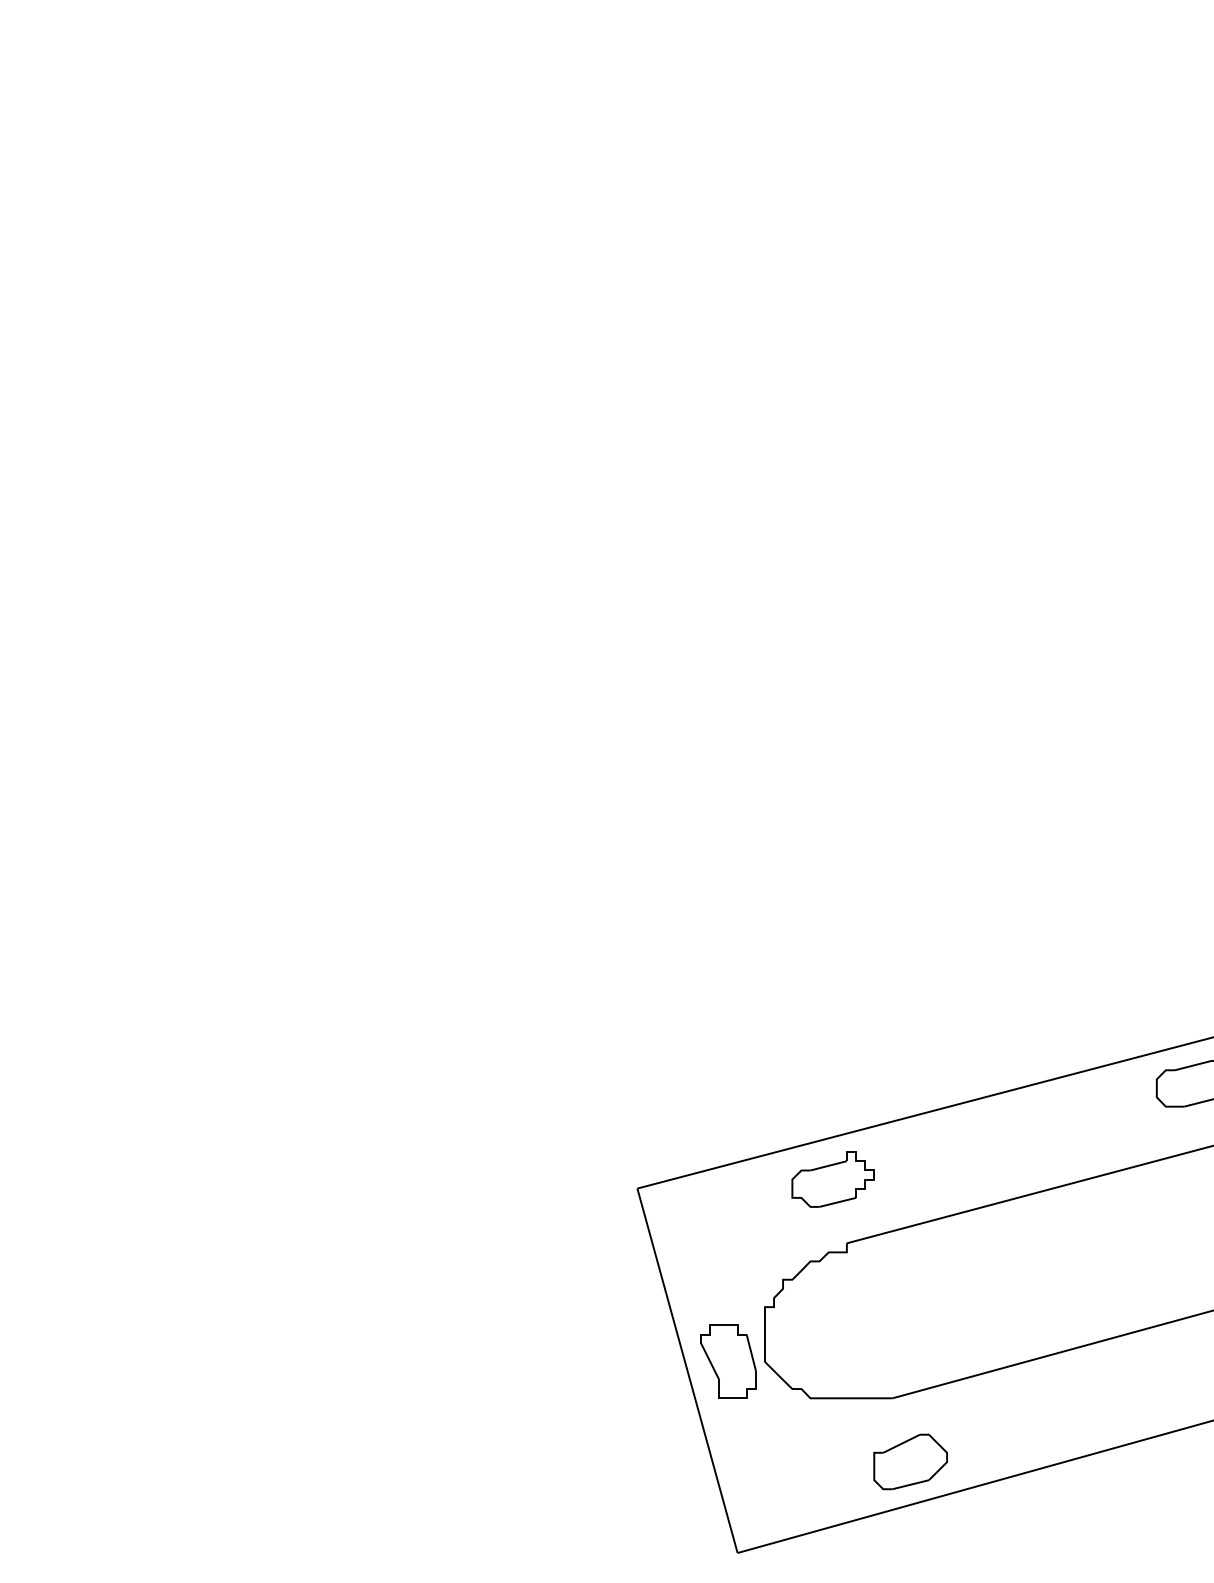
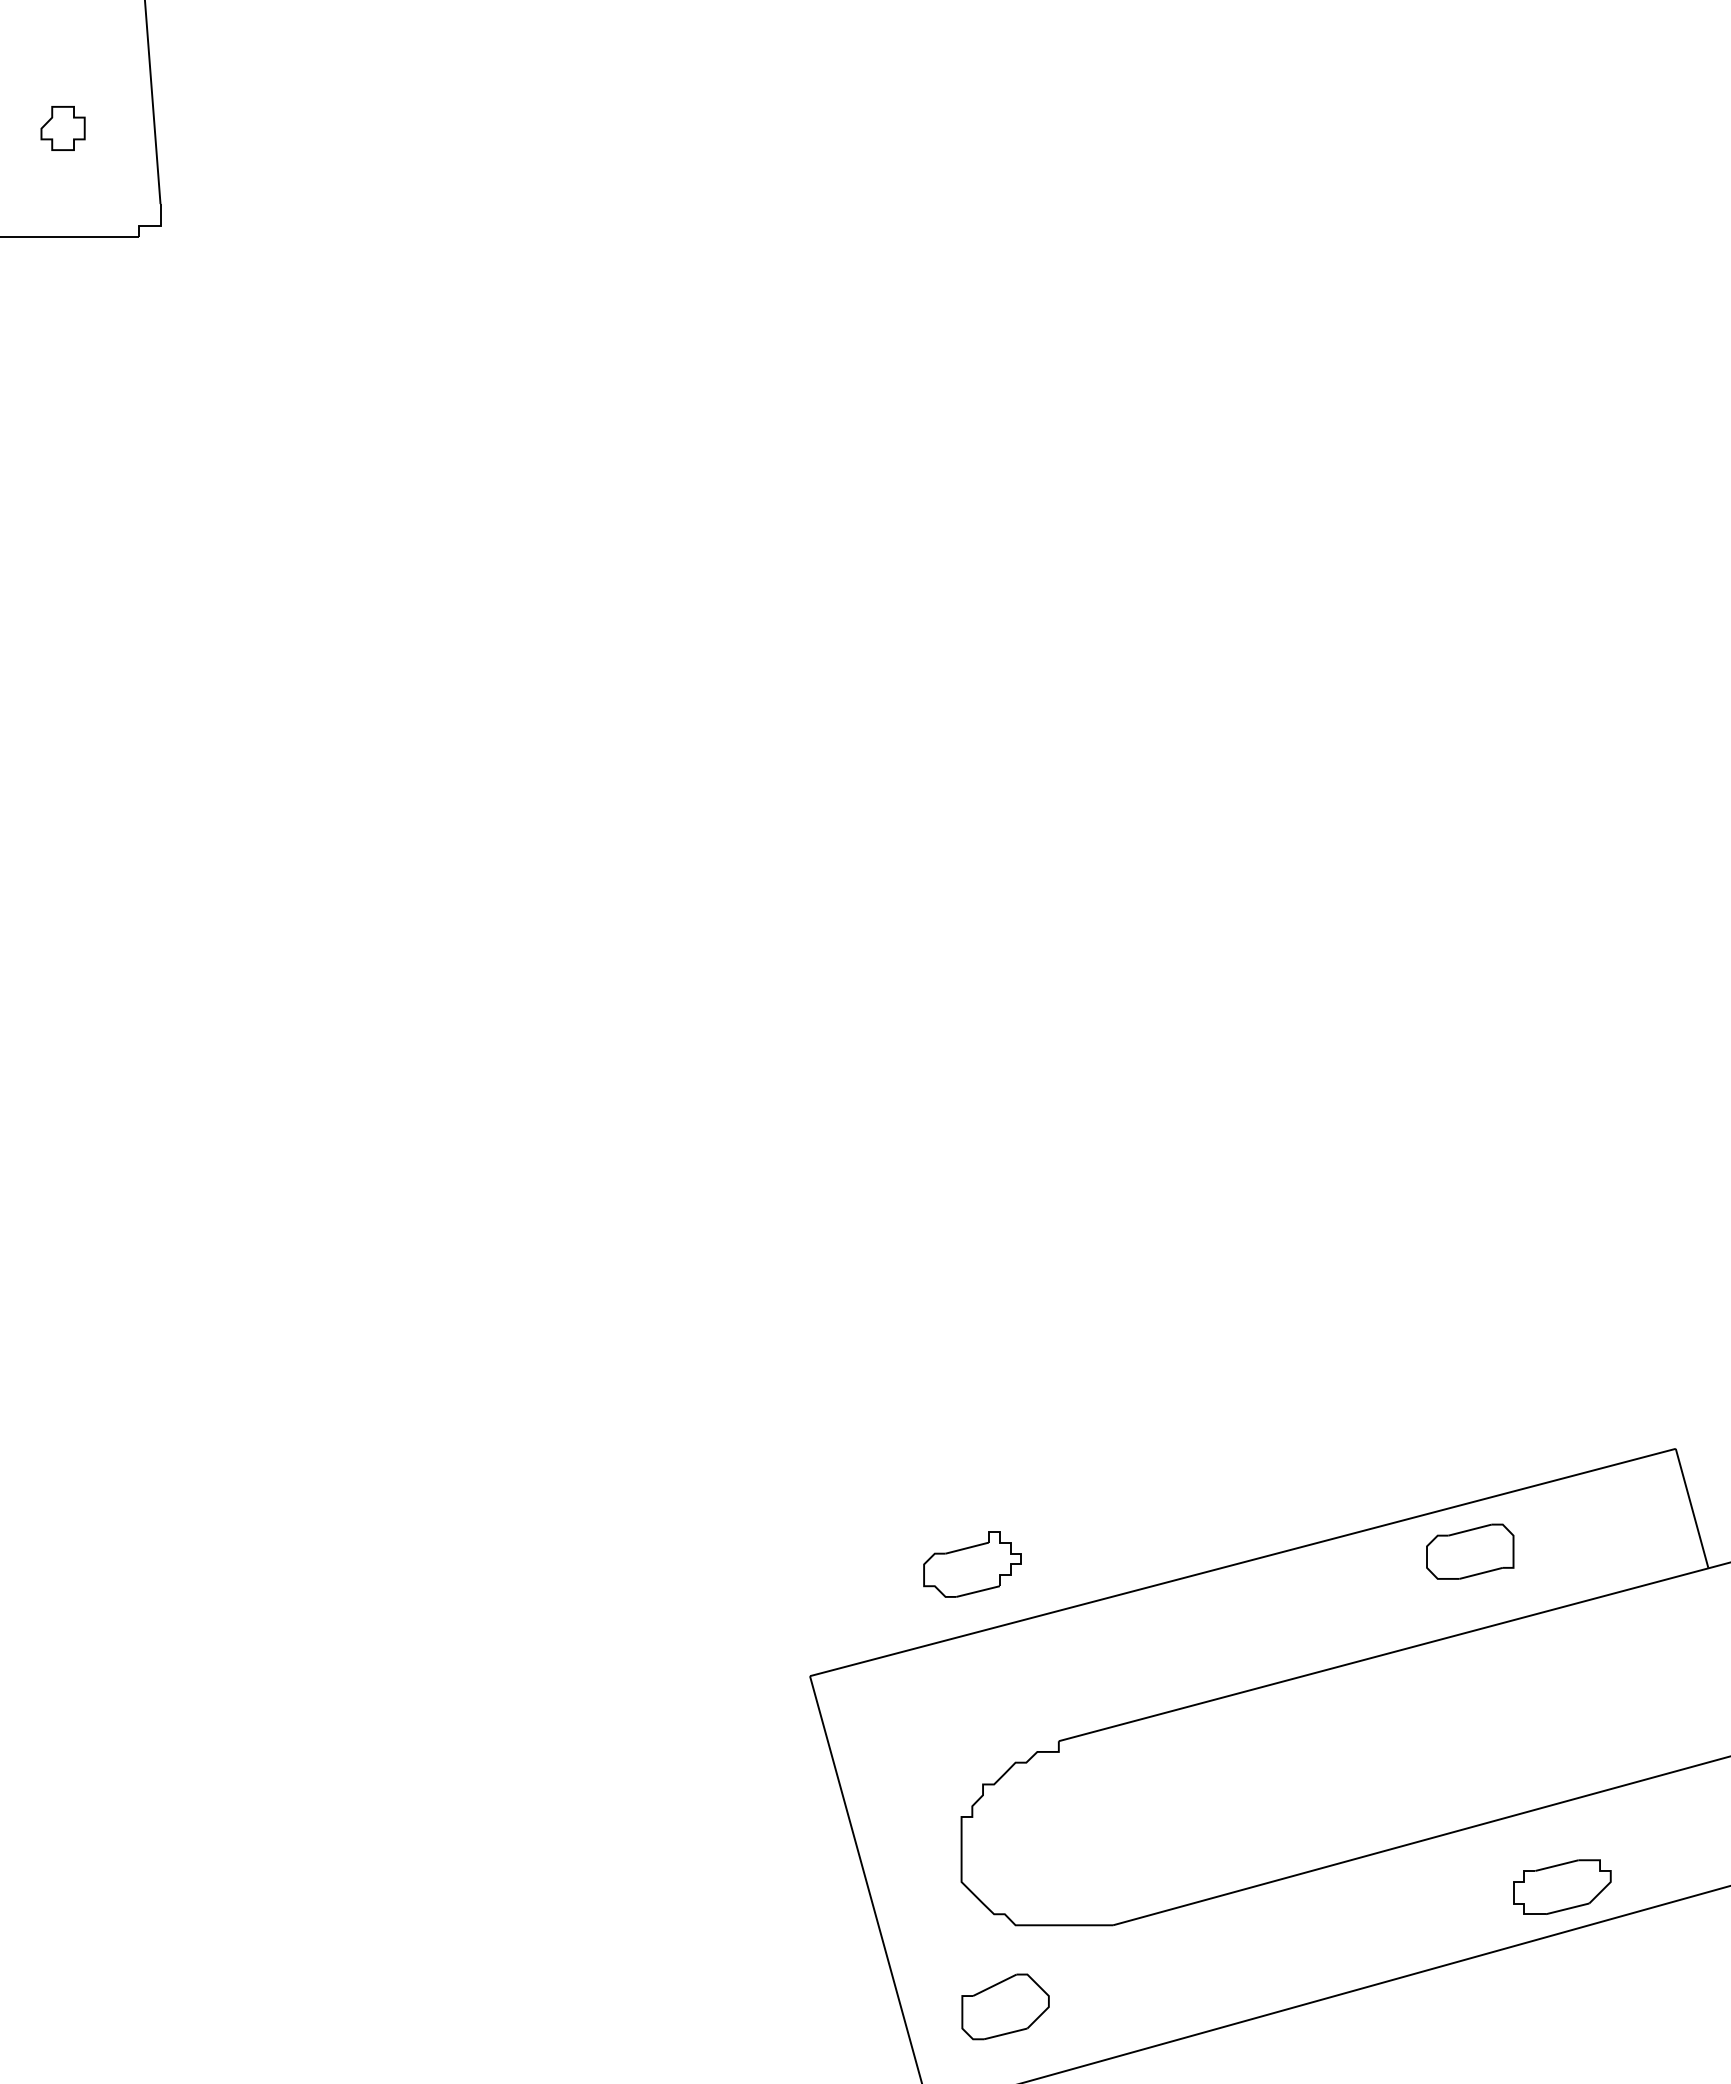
part: (833, 1179) -> (972, 1564), moved
part: (728, 1361) -> (918, 1881), removed
part: (910, 1461) -> (1005, 2006), moved

